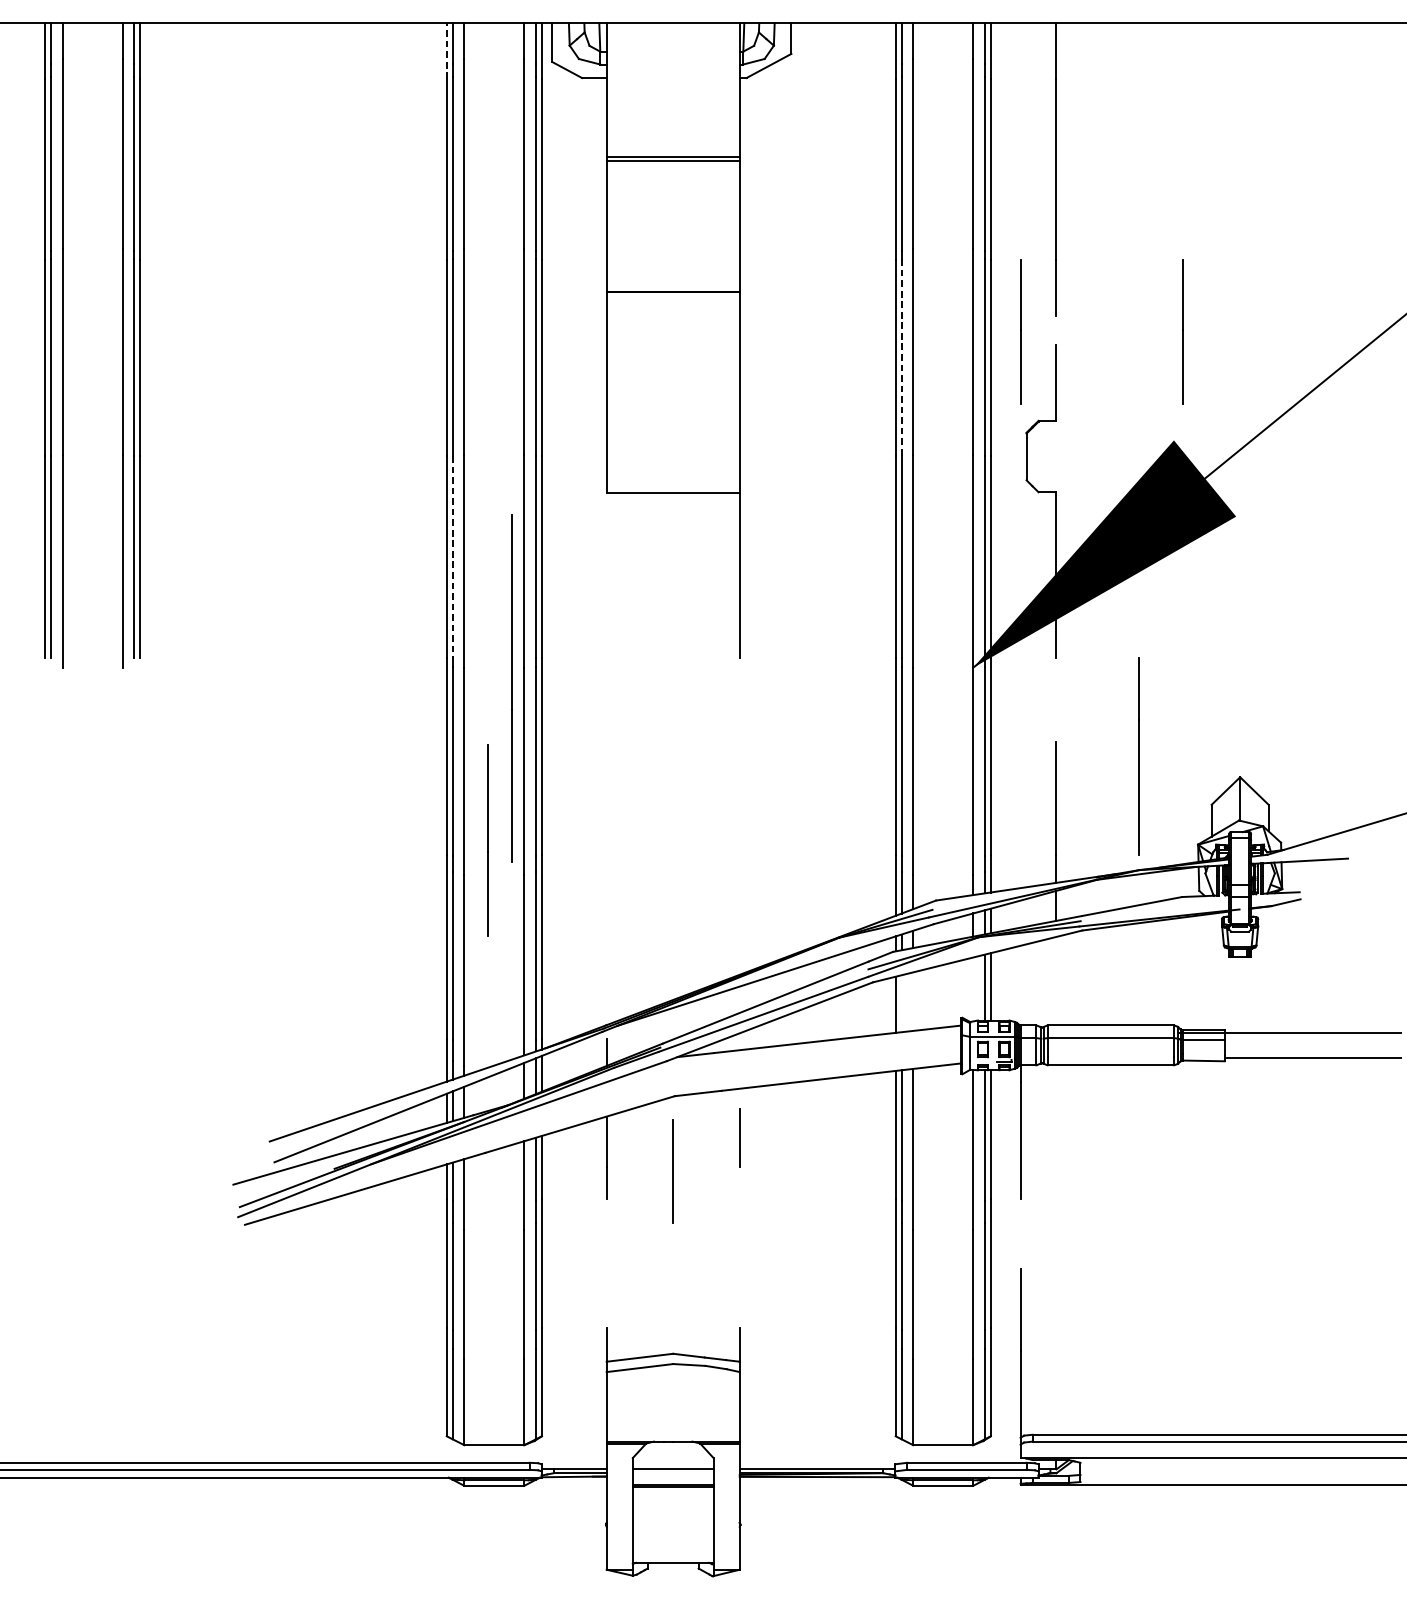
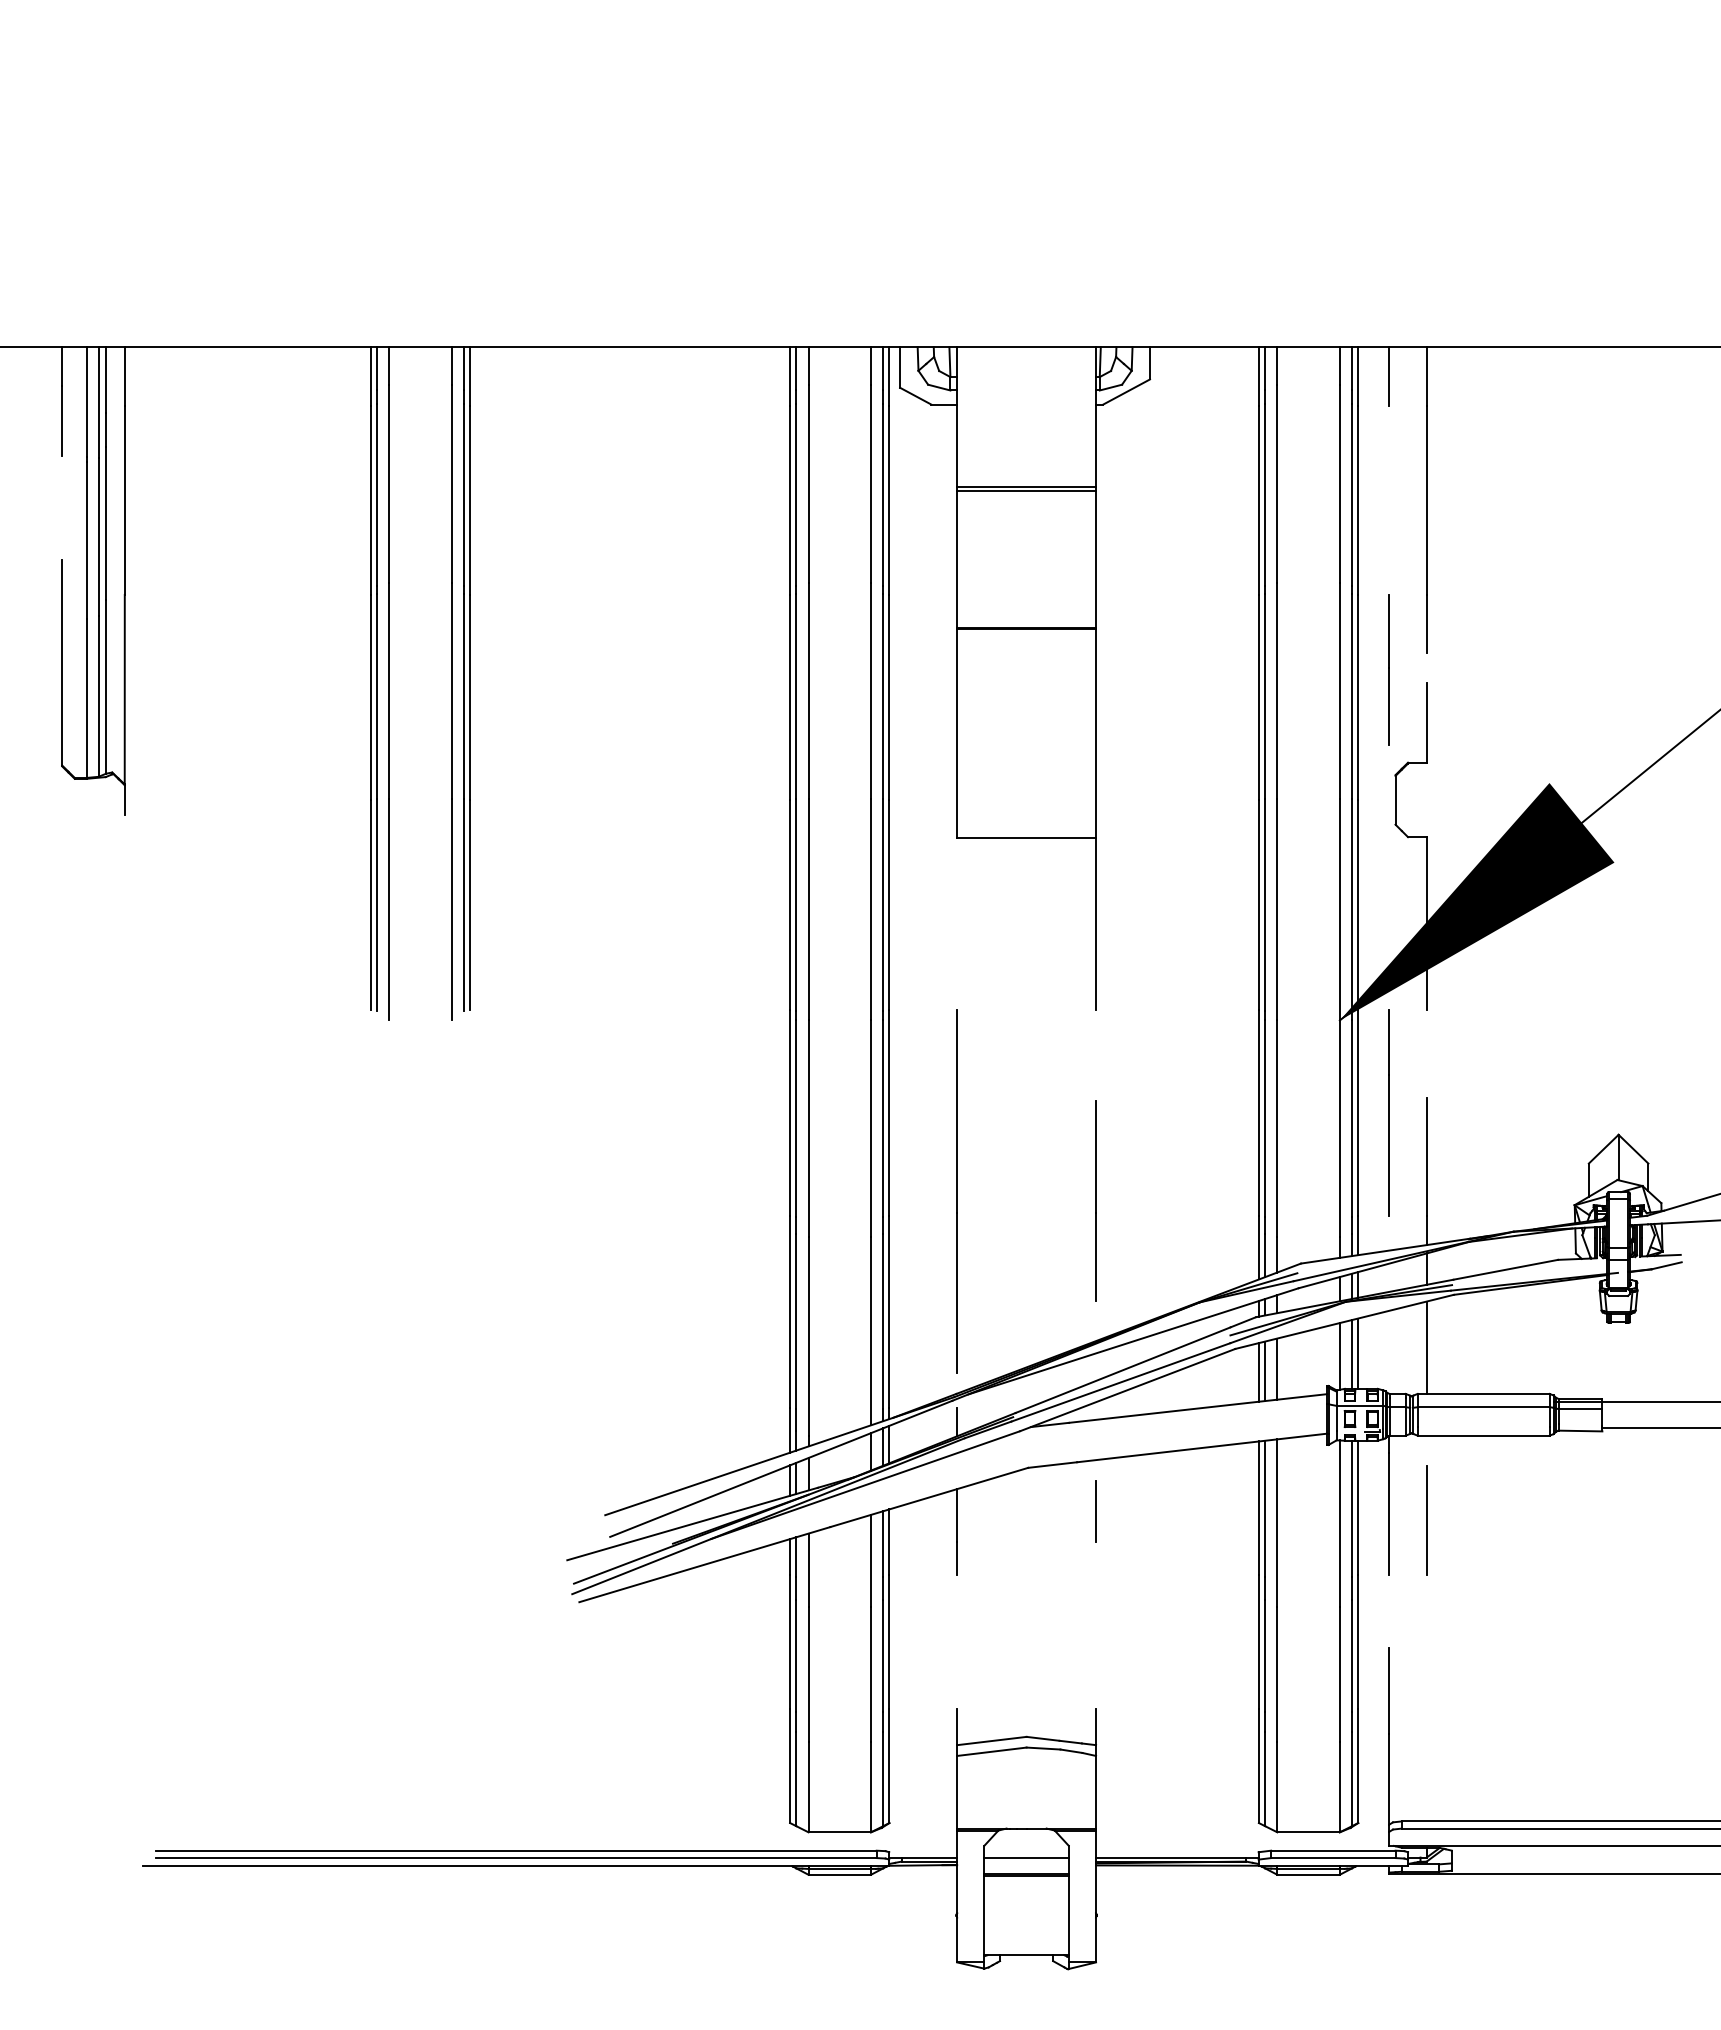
line: (447, 51) -> (790, 376), dashed -> solid
line: (1020, 51) -> (1389, 376), added
line: (1182, 331) -> (1558, 669), removed
line: (902, 357) -> (1265, 696), dashed -> solid
line: (452, 557) -> (796, 905), dashed -> solid
line: (511, 688) -> (956, 1191), moved
line: (1138, 755) -> (1388, 1112), moved
line: (487, 840) -> (1095, 1200), moved
line: (1056, 980) -> (1426, 1347), added
line: (972, 989) -> (1339, 1356), added
line: (913, 1001) -> (1277, 1368), added
line: (902, 1003) -> (1265, 1371), added
line: (673, 1171) -> (1426, 1520), moved

